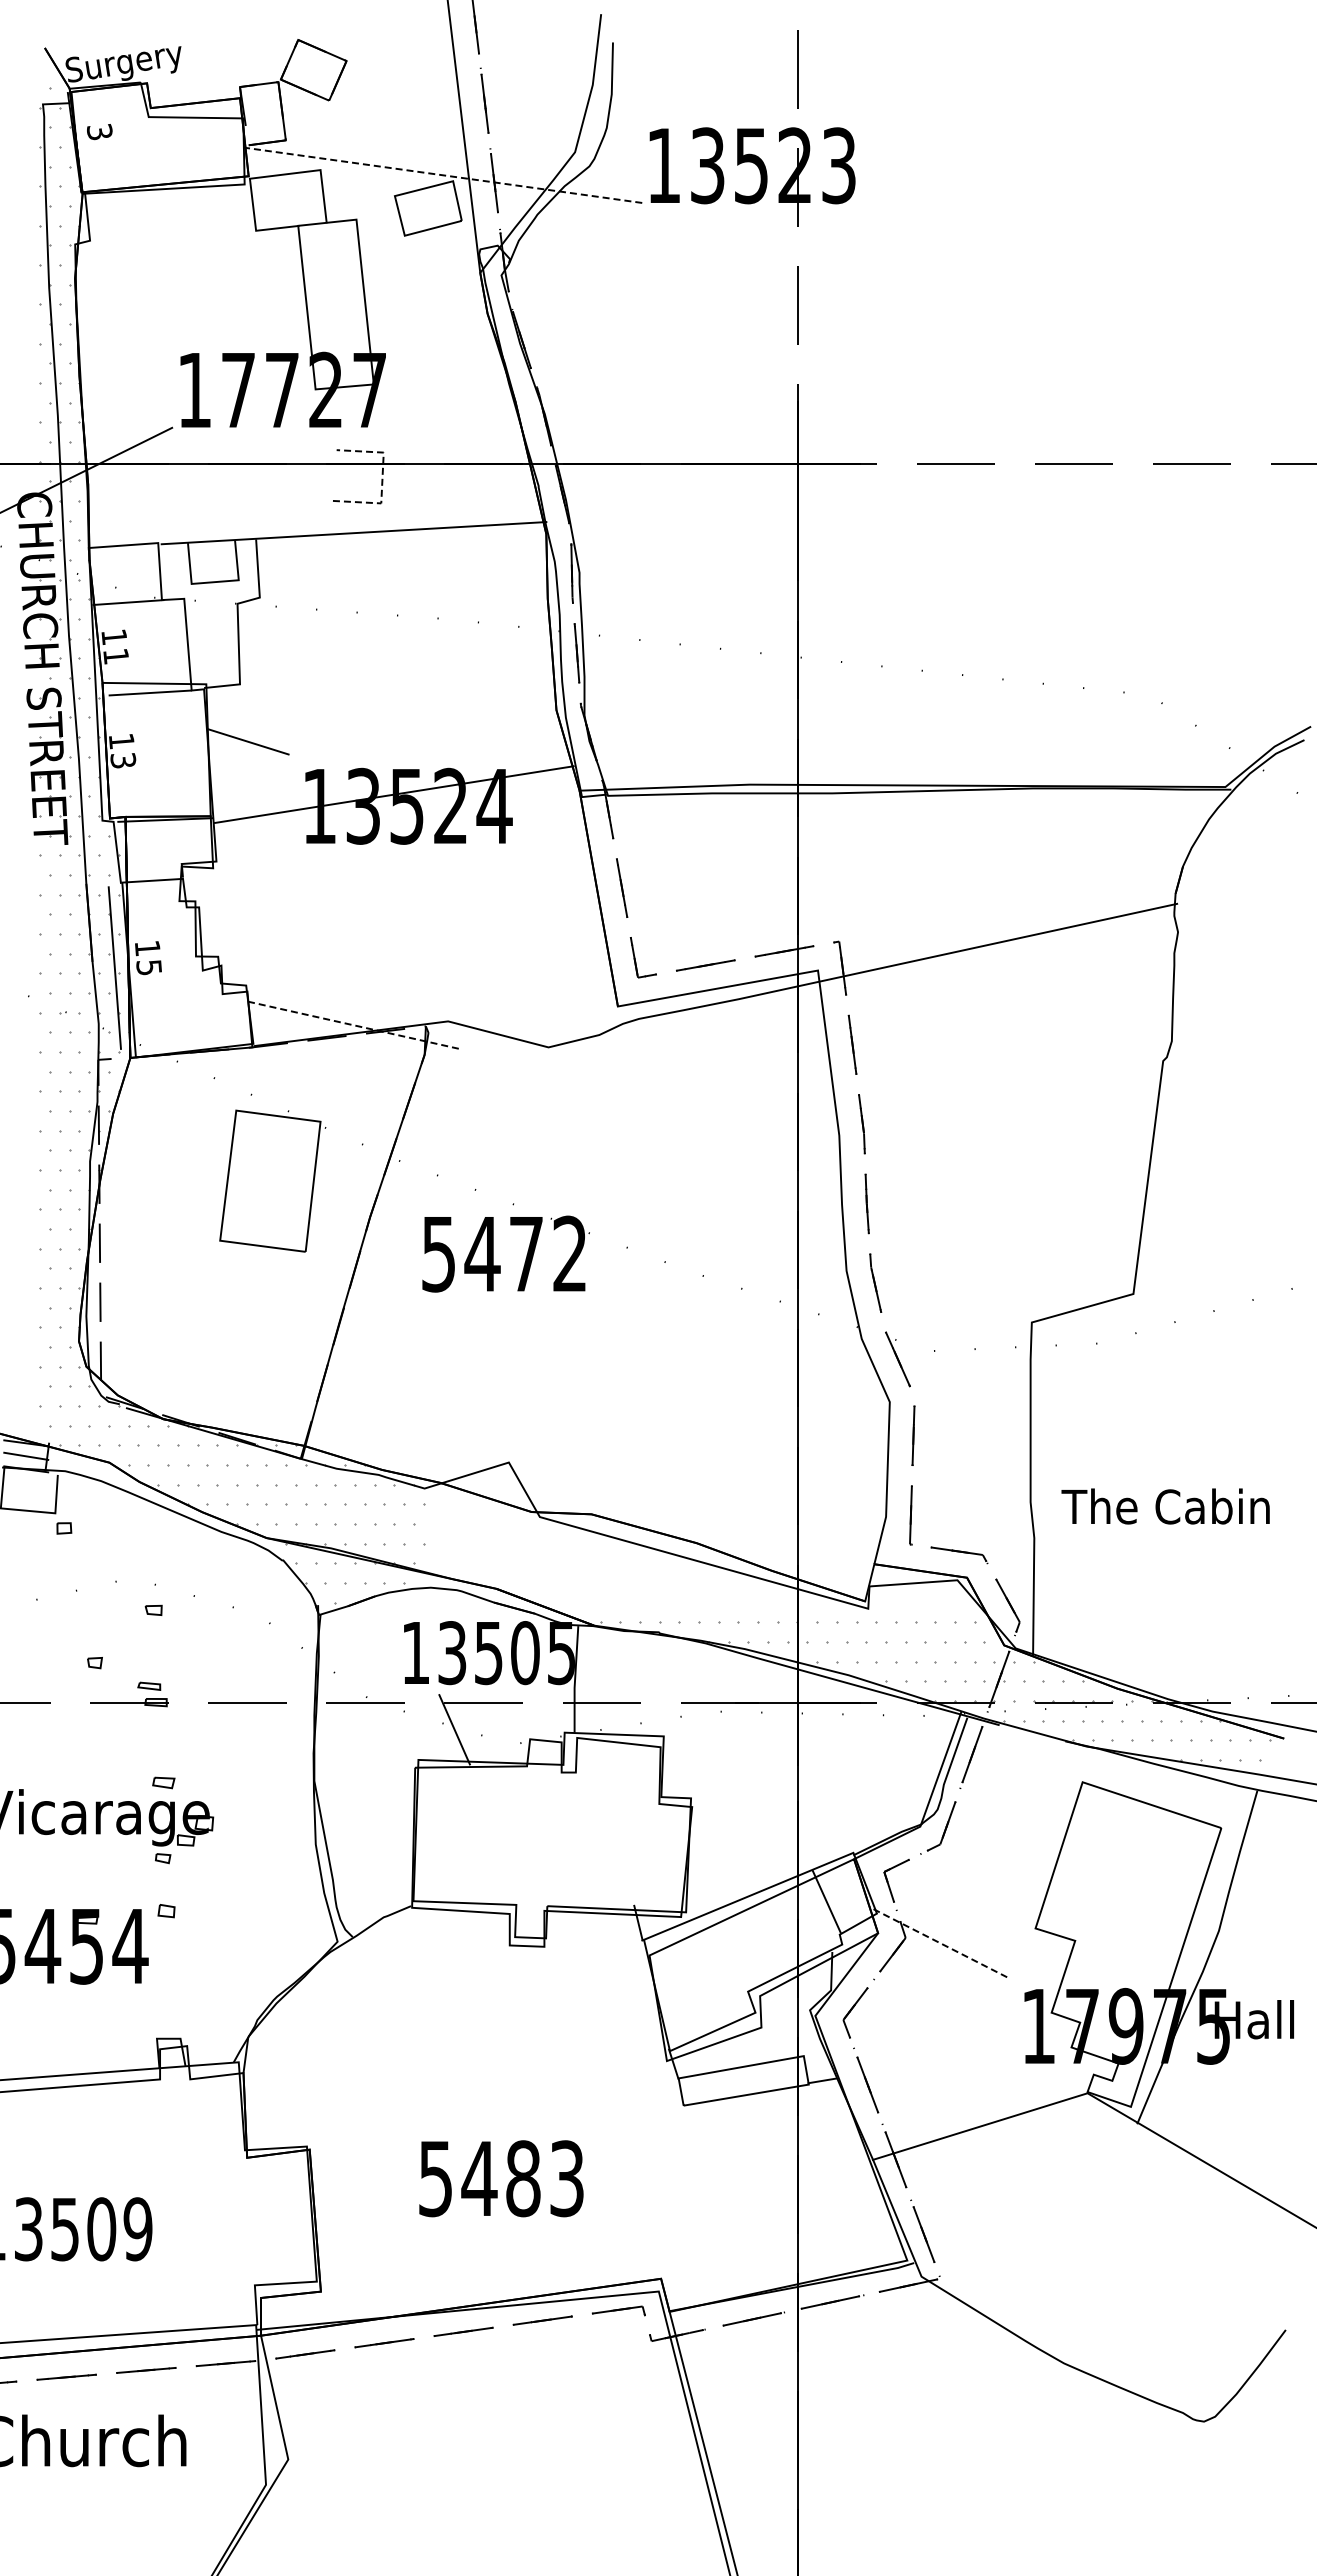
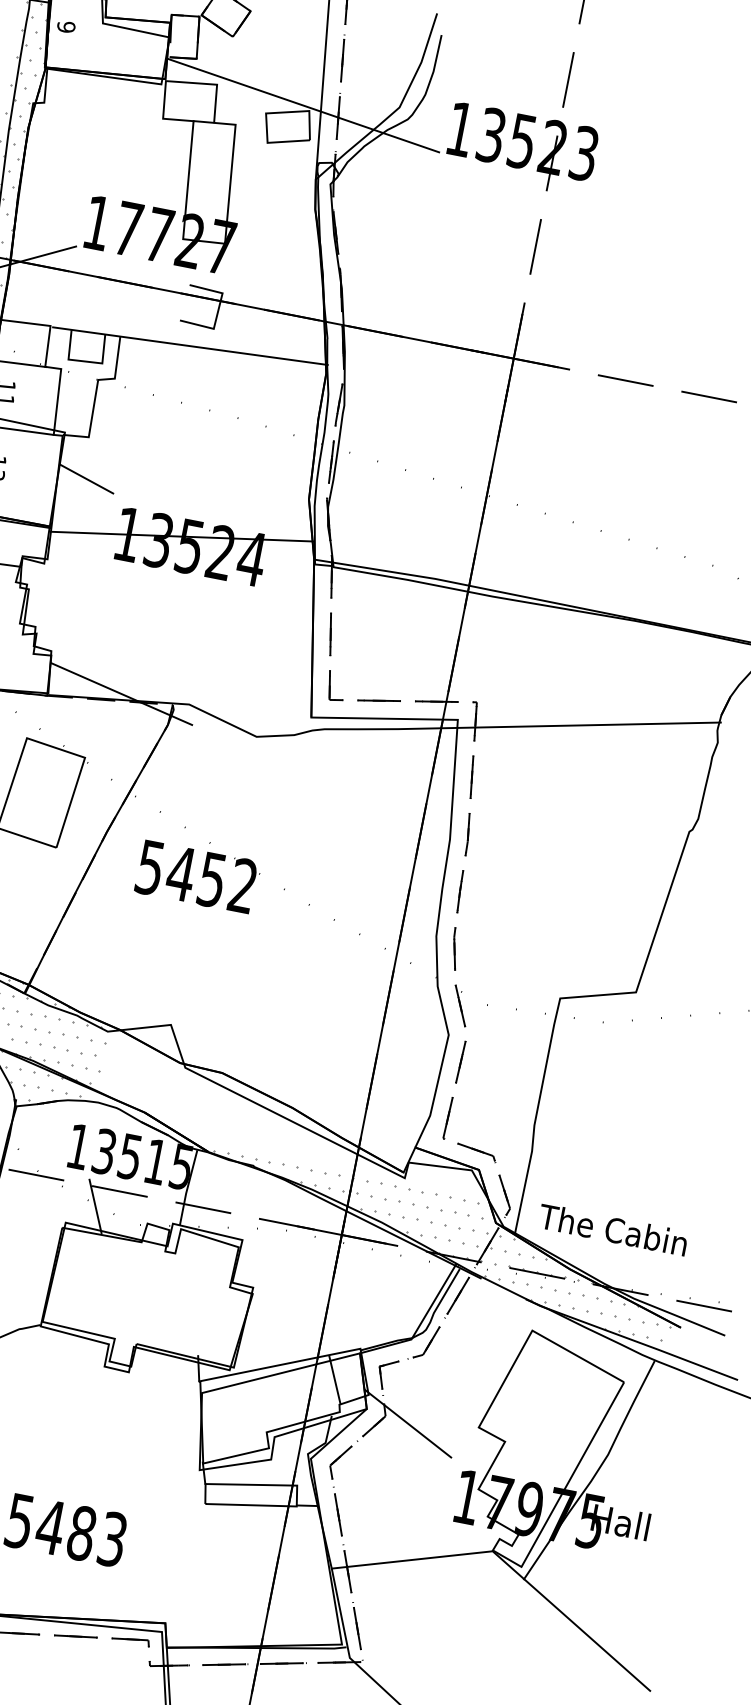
text: (99, 131) -> (66, 26), 3 -> 9
line: (442, 175) -> (302, 105), dashed -> solid
line: (382, 478) -> (218, 311), dashed -> solid
line: (353, 1025) -> (121, 694), dashed -> solid
text: (526, 1254) -> (212, 880), 5472 -> 5452
text: (1165, 1506) -> (613, 1229), moved
text: (525, 1653) -> (156, 1162), 13505 -> 13515
line: (937, 1942) -> (407, 1423), dashed -> solid

